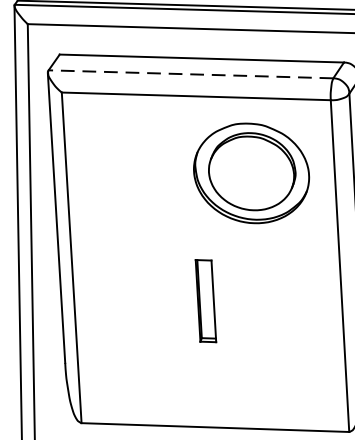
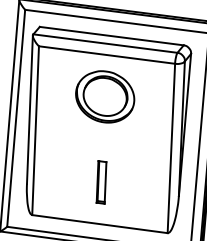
line: (191, 74) -> (105, 43), dashed -> solid
part: (252, 172) -> (105, 96), moved
part: (205, 301) -> (101, 182), moved

